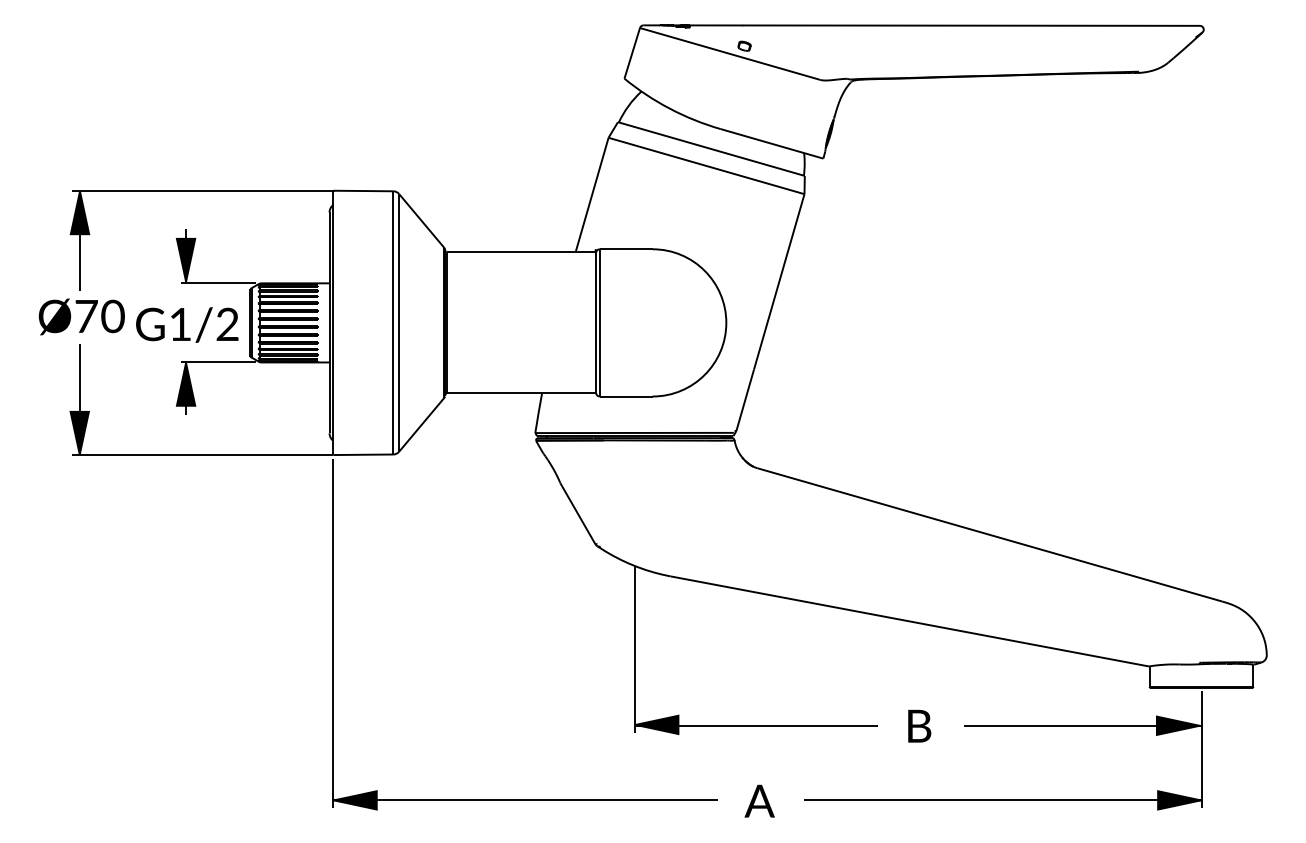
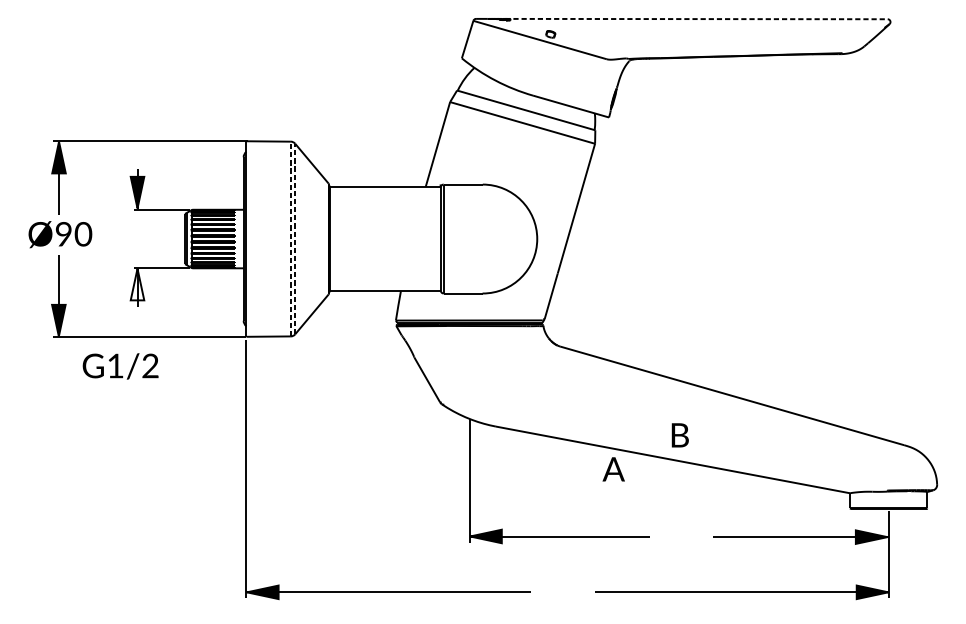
line: (936, 25) -> (692, 18), solid -> dashed
text: (86, 315) -> (63, 233), Ø70 -> Ø90
line: (393, 322) -> (290, 238), solid -> dashed
line: (399, 322) -> (295, 238), solid -> dashed
text: (187, 324) -> (120, 366), moved
fill: (185, 384) -> (137, 284), removed
text: (919, 725) -> (680, 434), moved
text: (759, 800) -> (613, 468), moved

